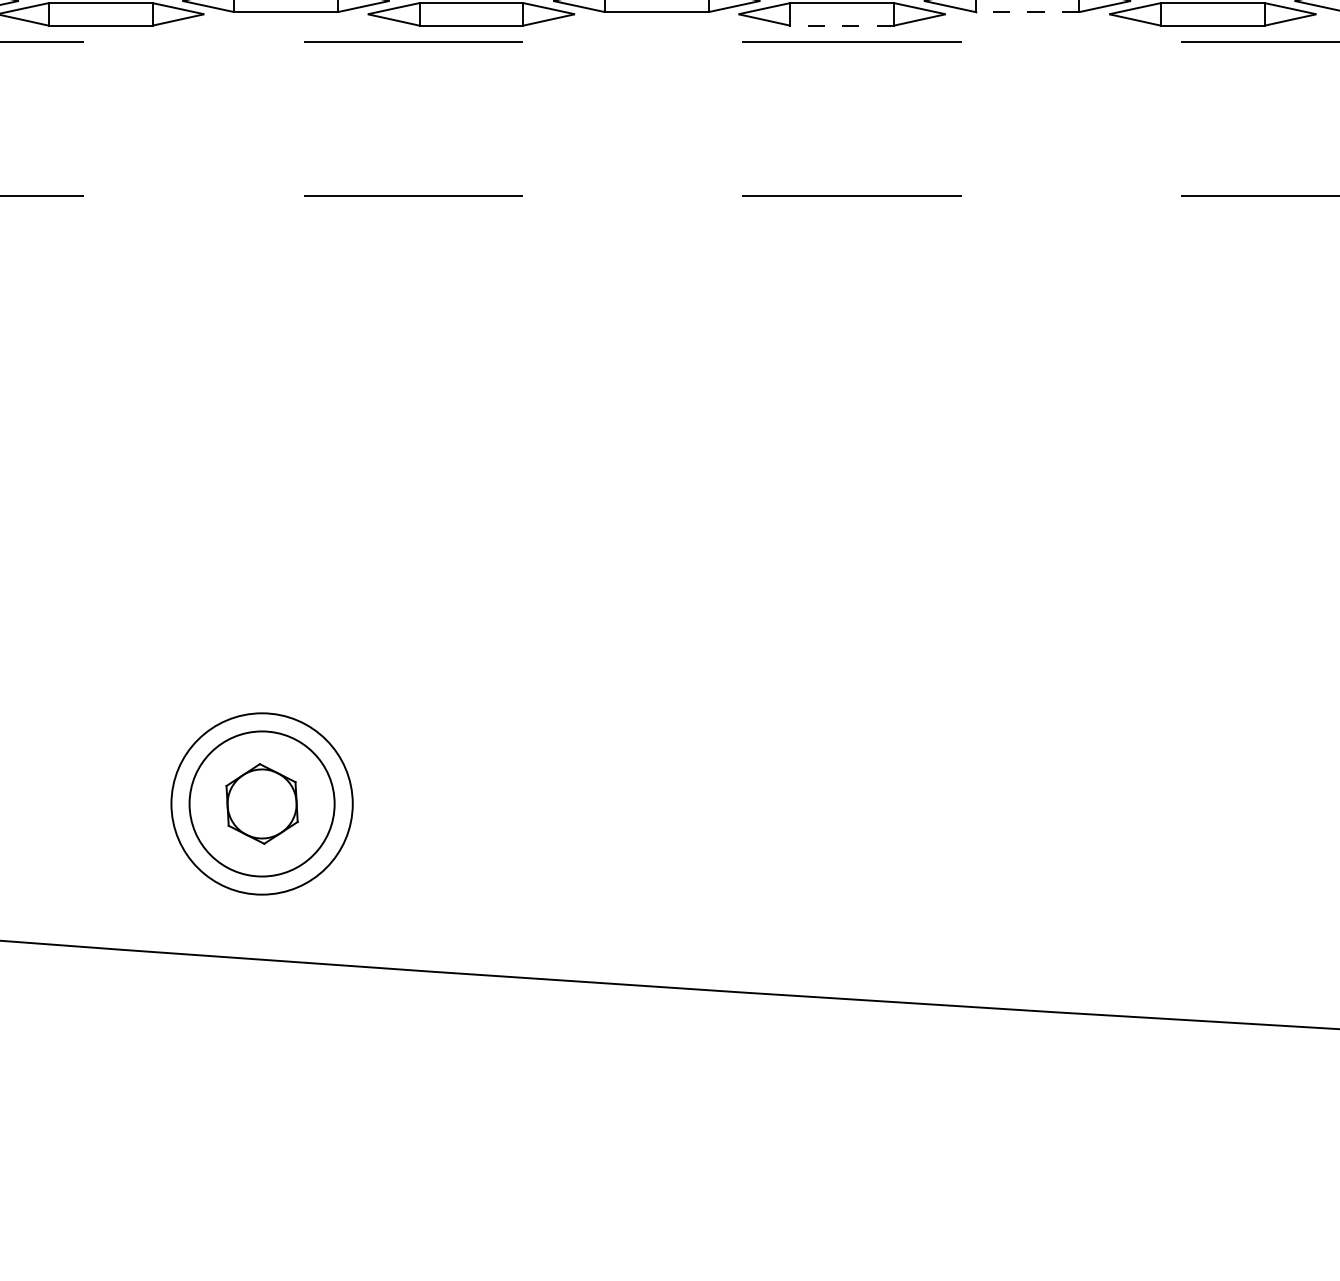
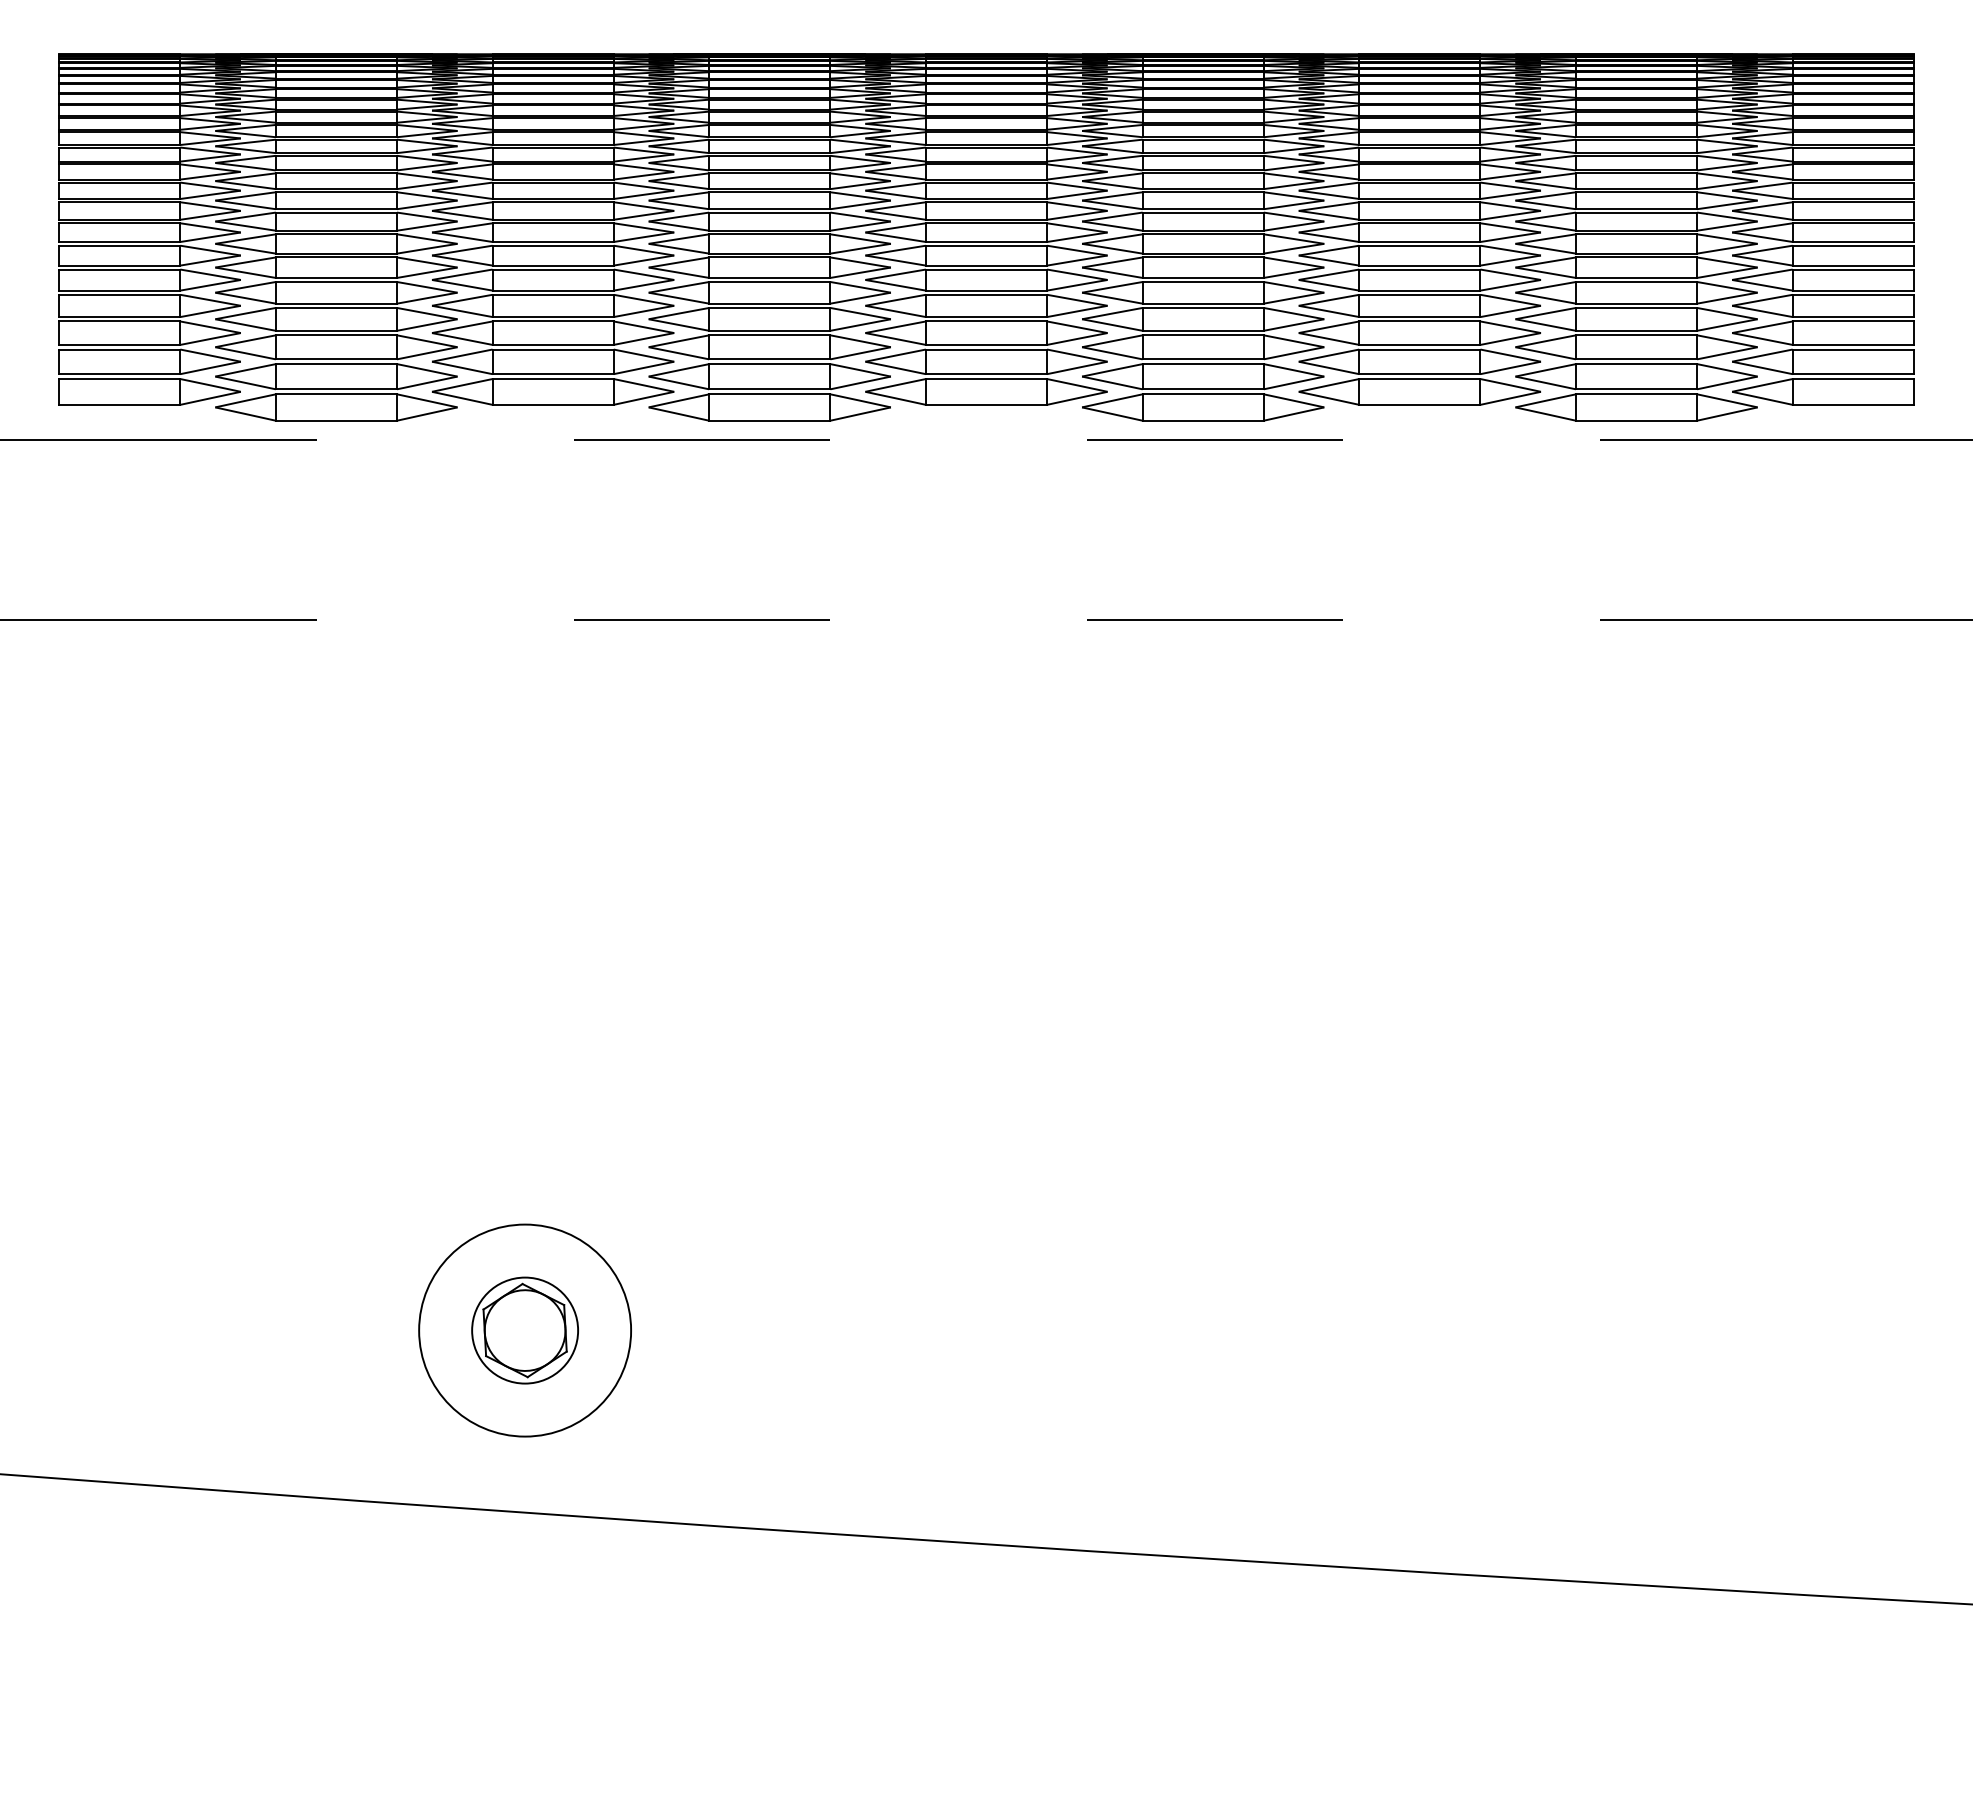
line: (1027, 11) -> (1419, 404), dashed -> solid
line: (842, 25) -> (1203, 420), dashed -> solid
circle: (262, 803) -> (525, 1330), size x0.62

